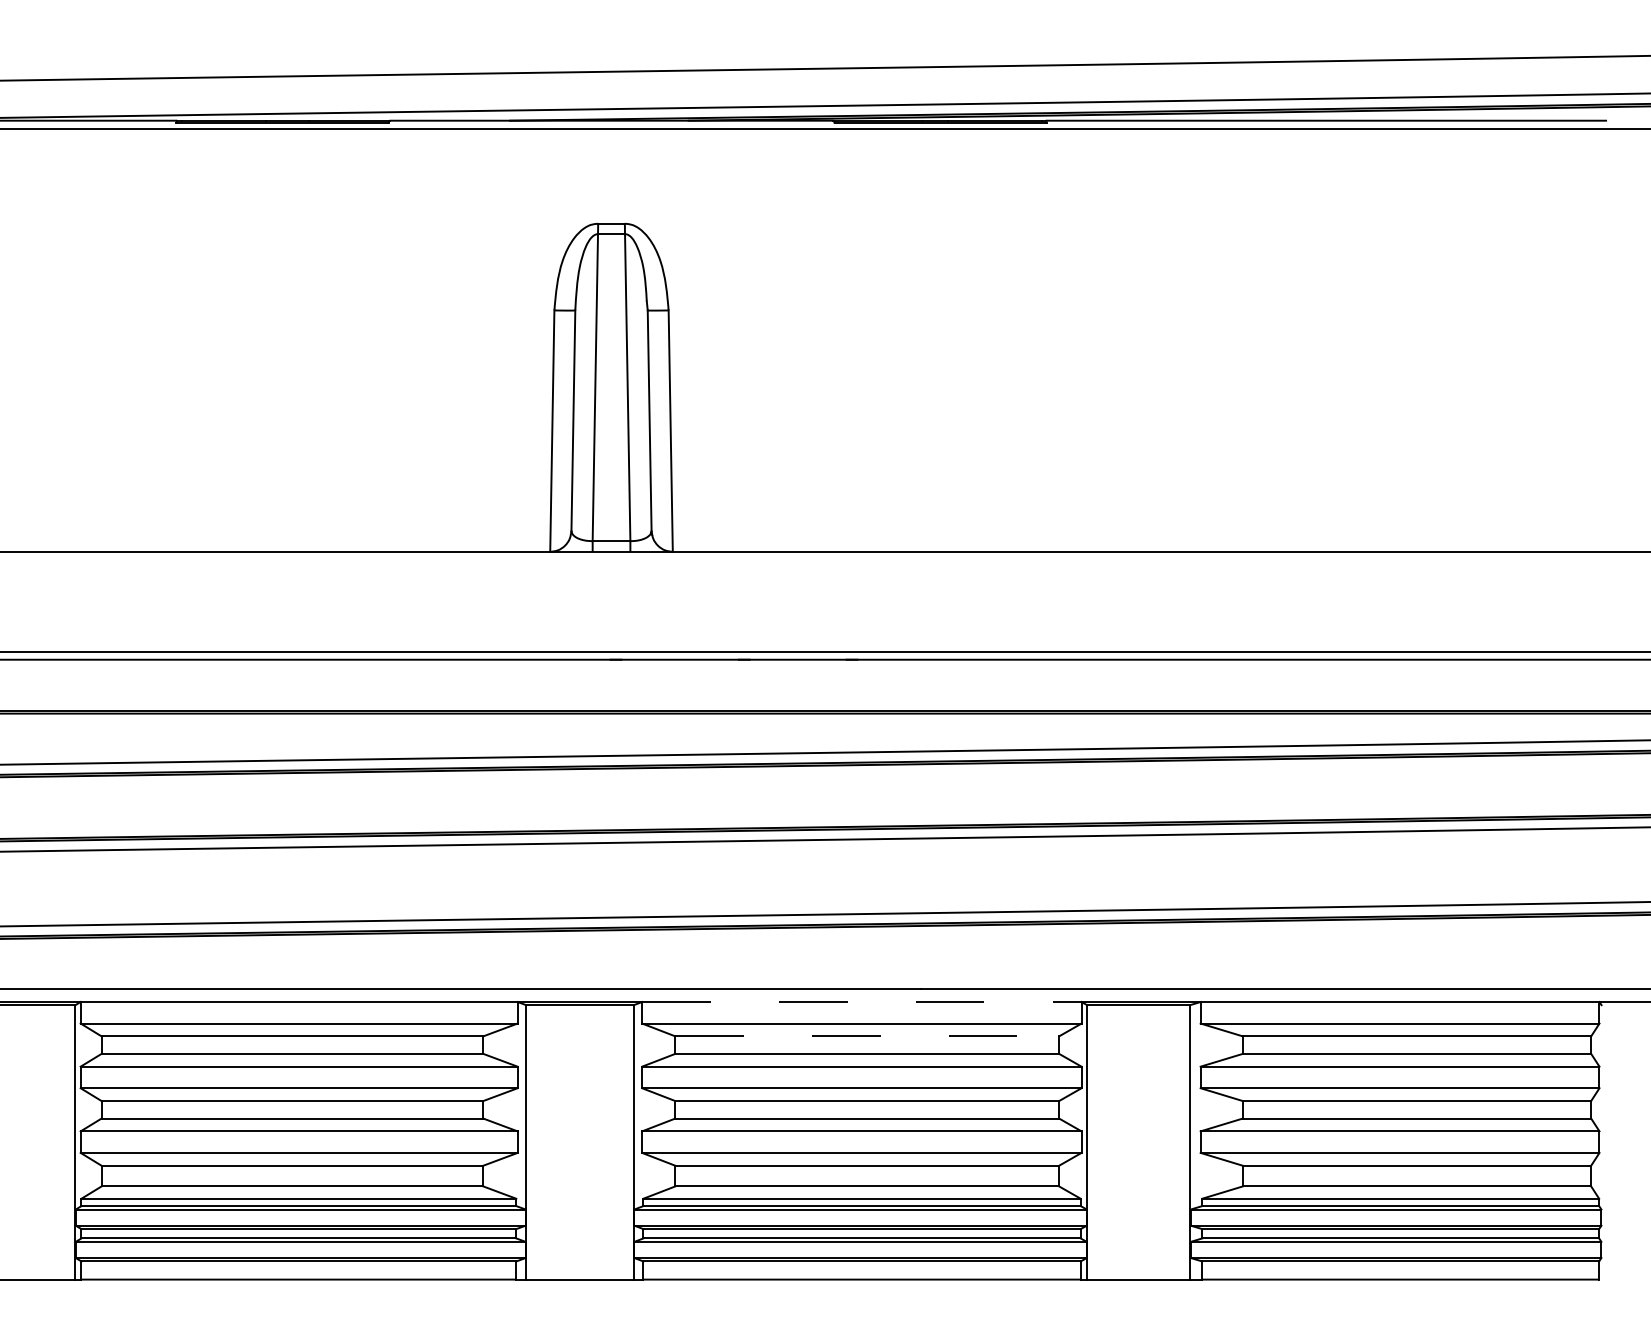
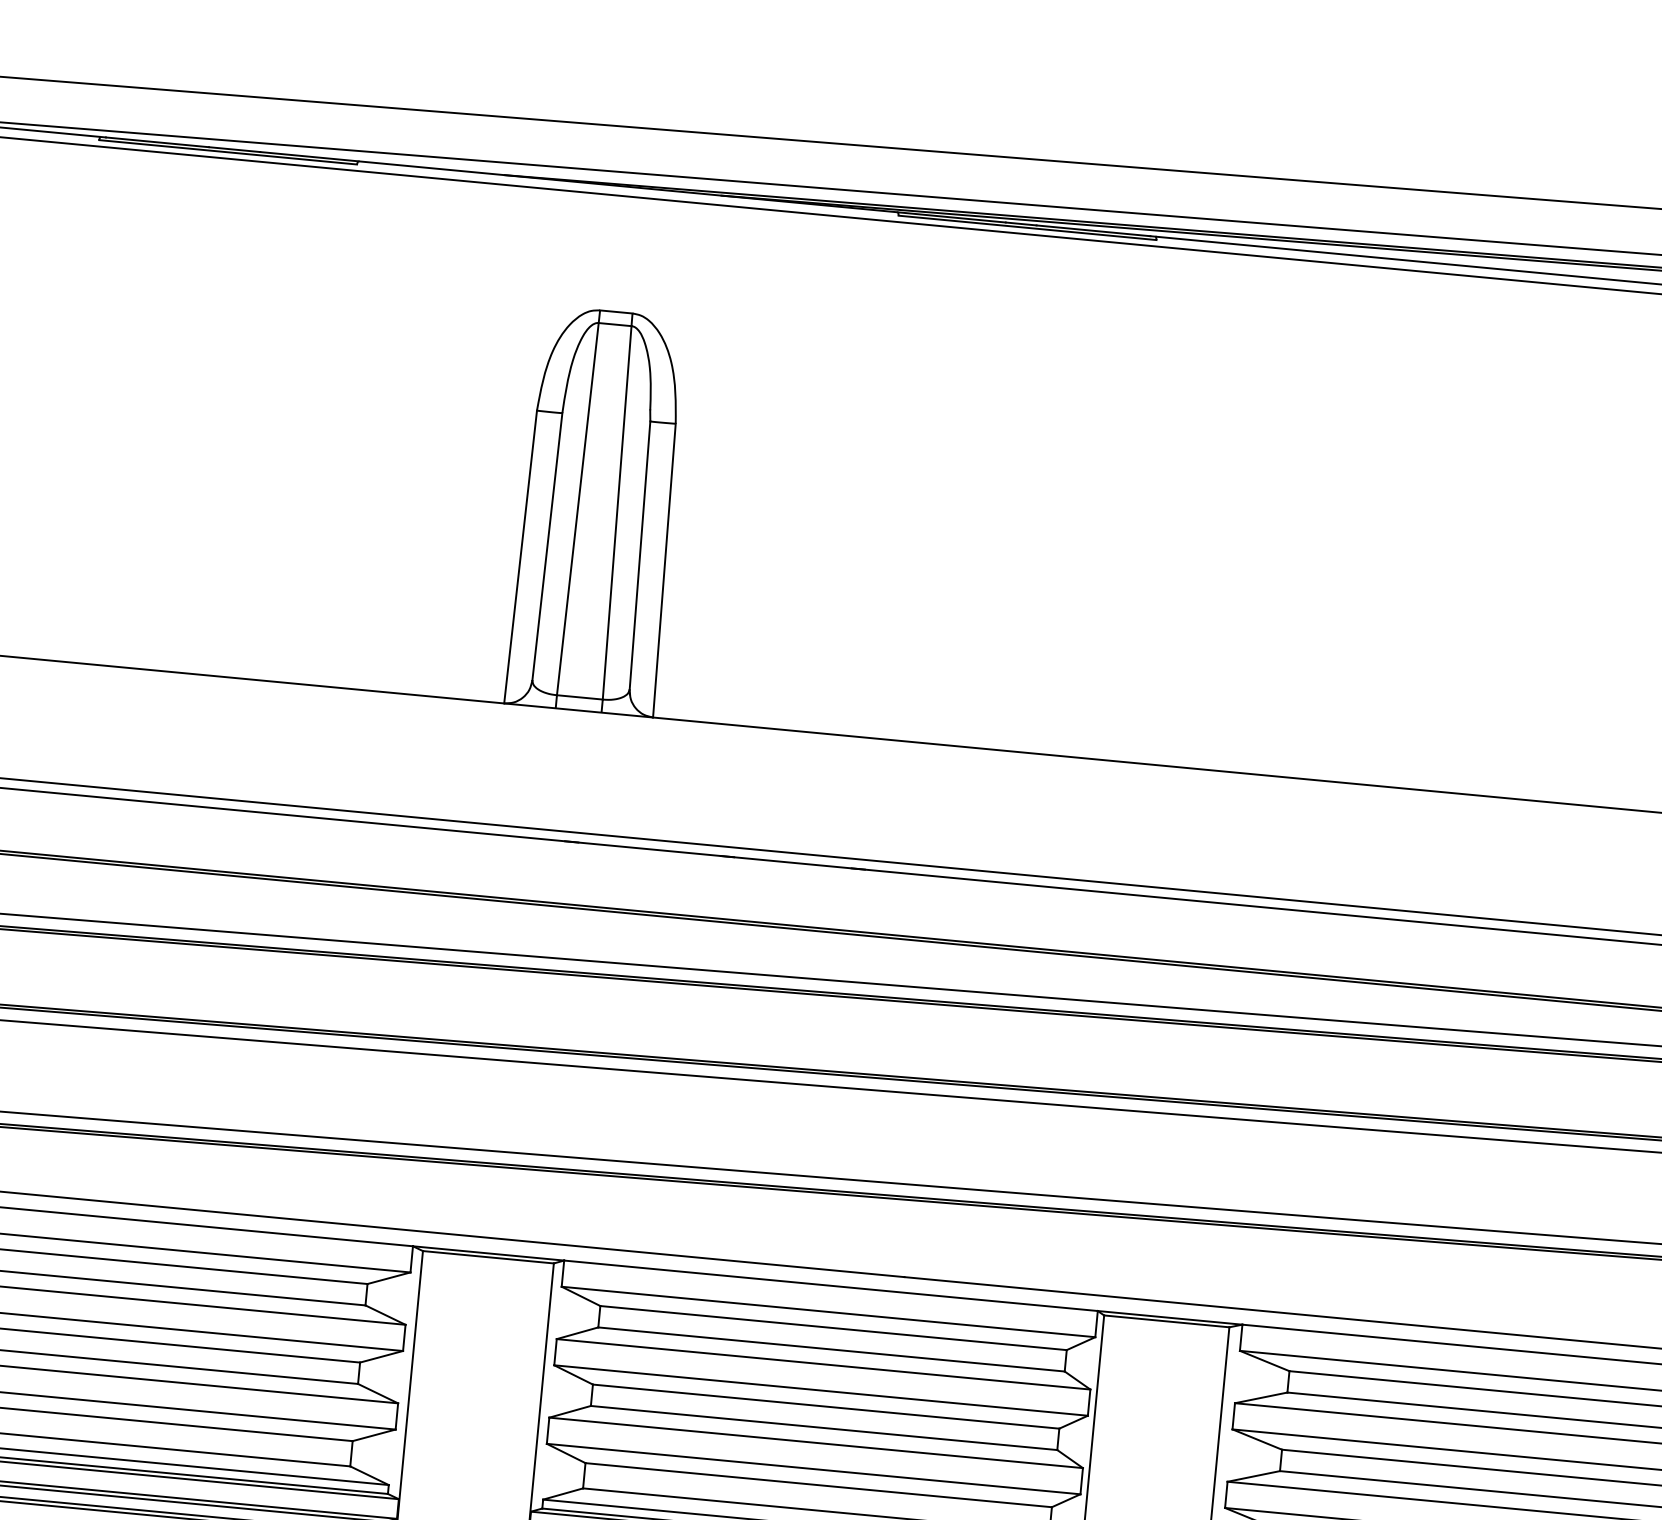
line: (861, 1002) -> (830, 1286), dashed -> solid
line: (867, 1036) -> (833, 1328), dashed -> solid

